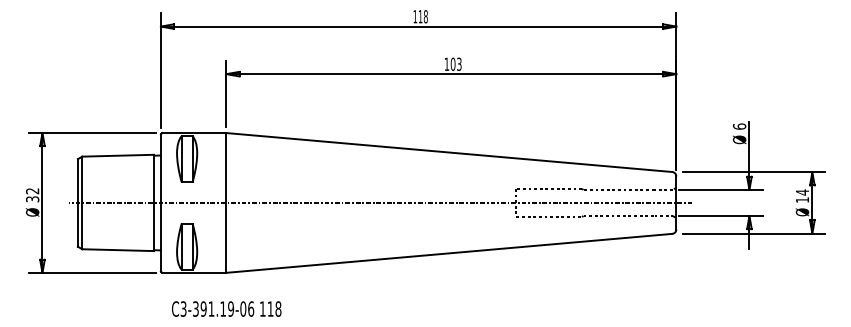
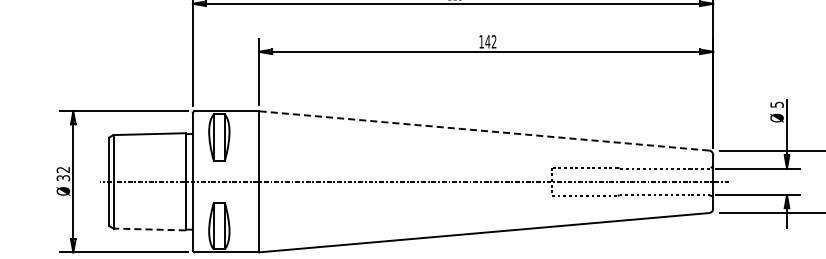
text: (455, 63) -> (490, 41), 103 -> 142
text: (739, 126) -> (776, 104), 6 -> 5
line: (449, 152) -> (484, 130), solid -> dashed
line: (118, 250) -> (150, 229), solid -> dashed

